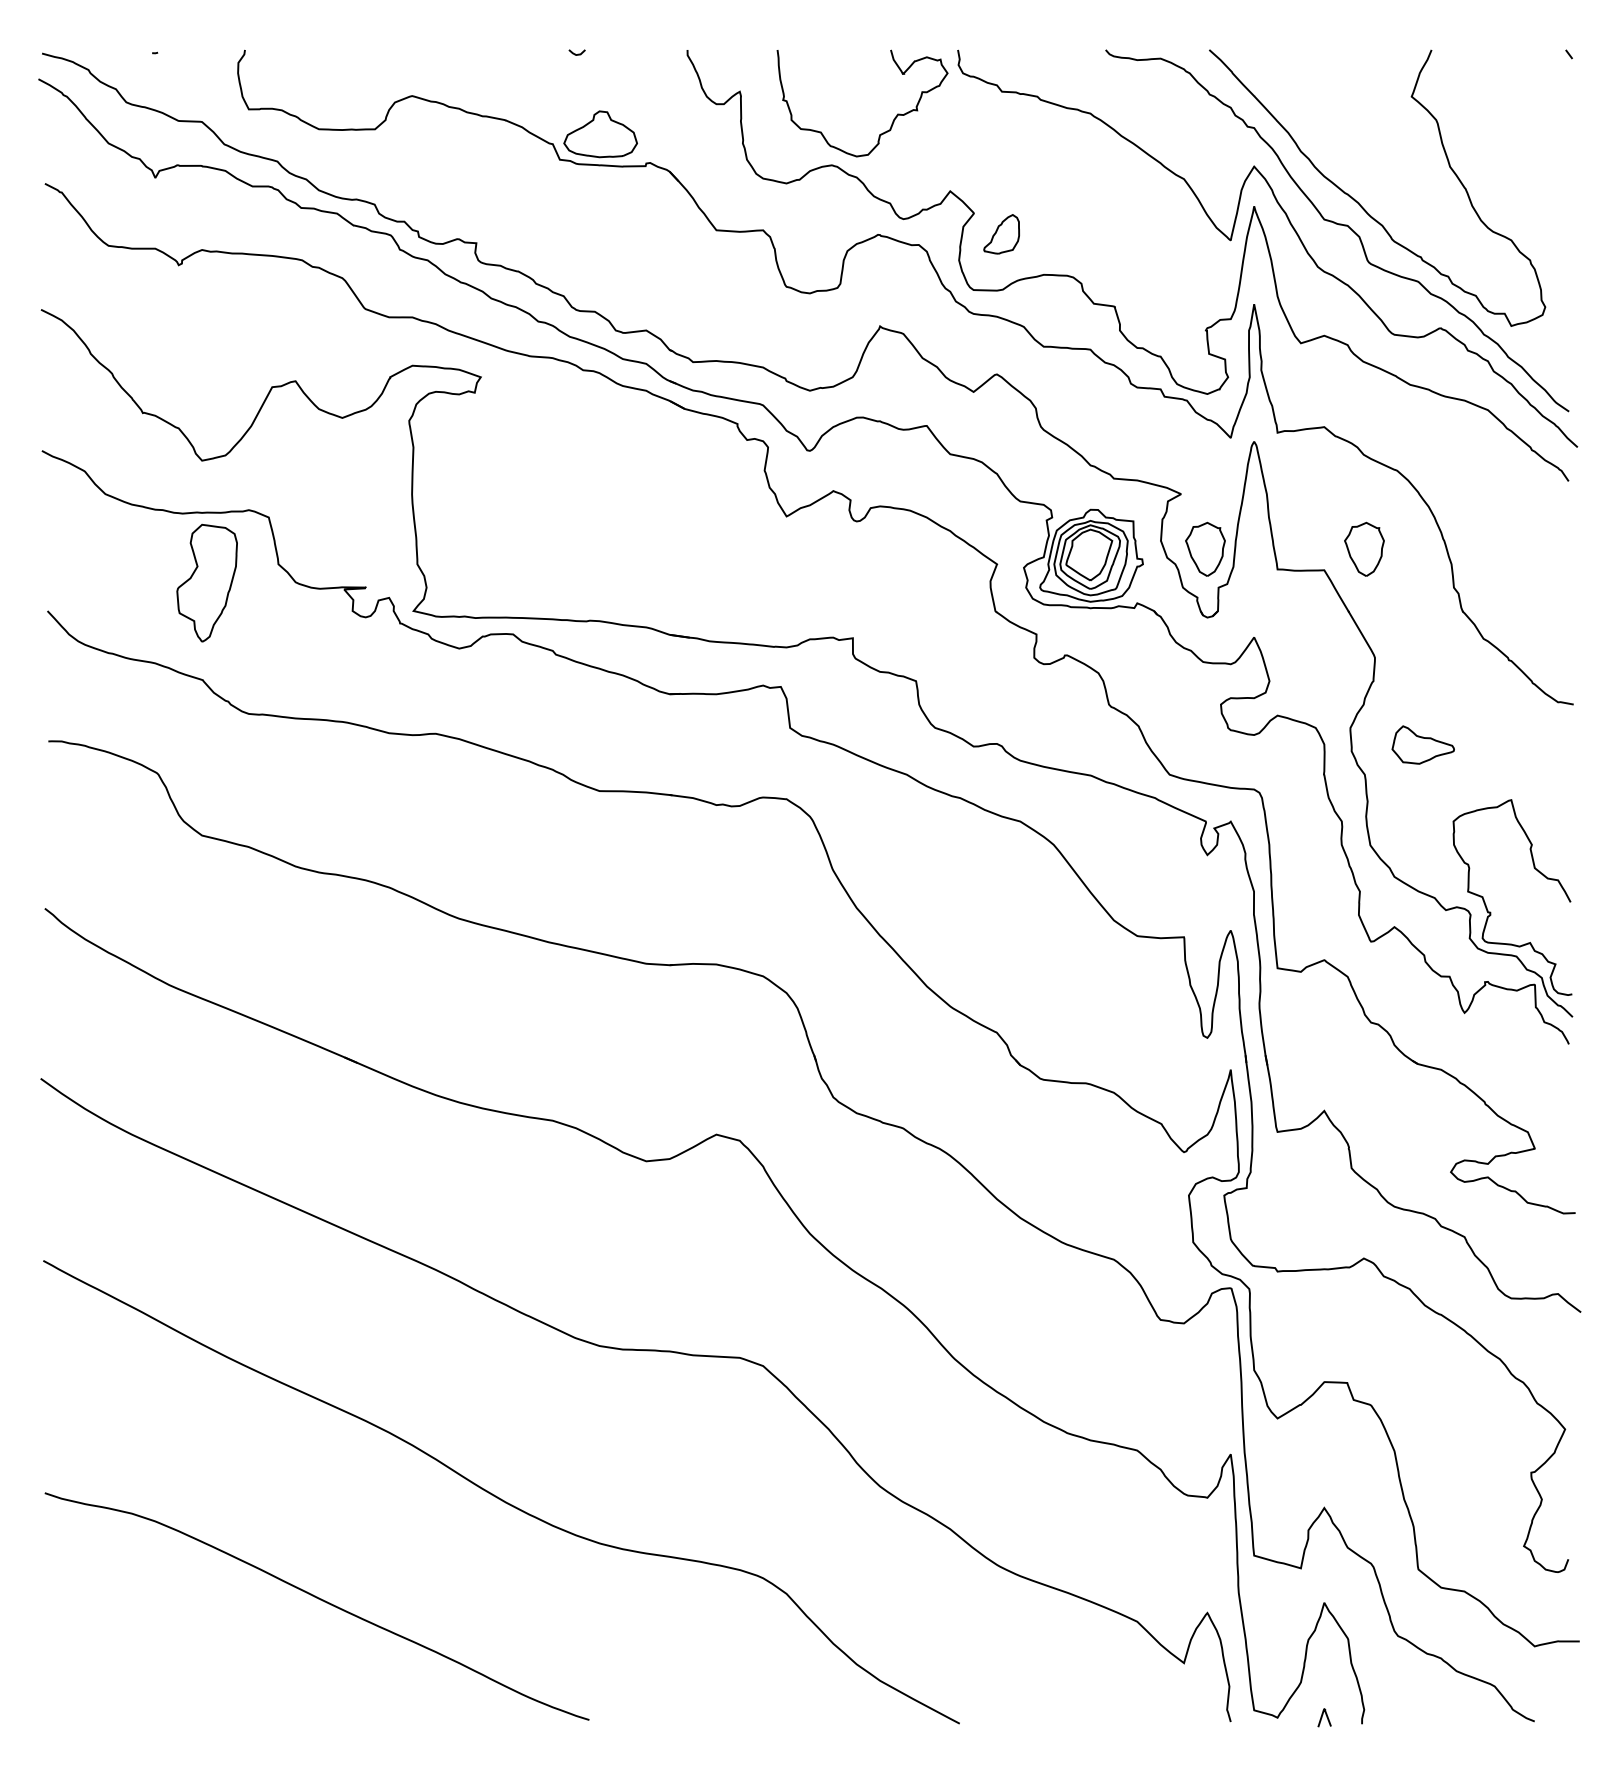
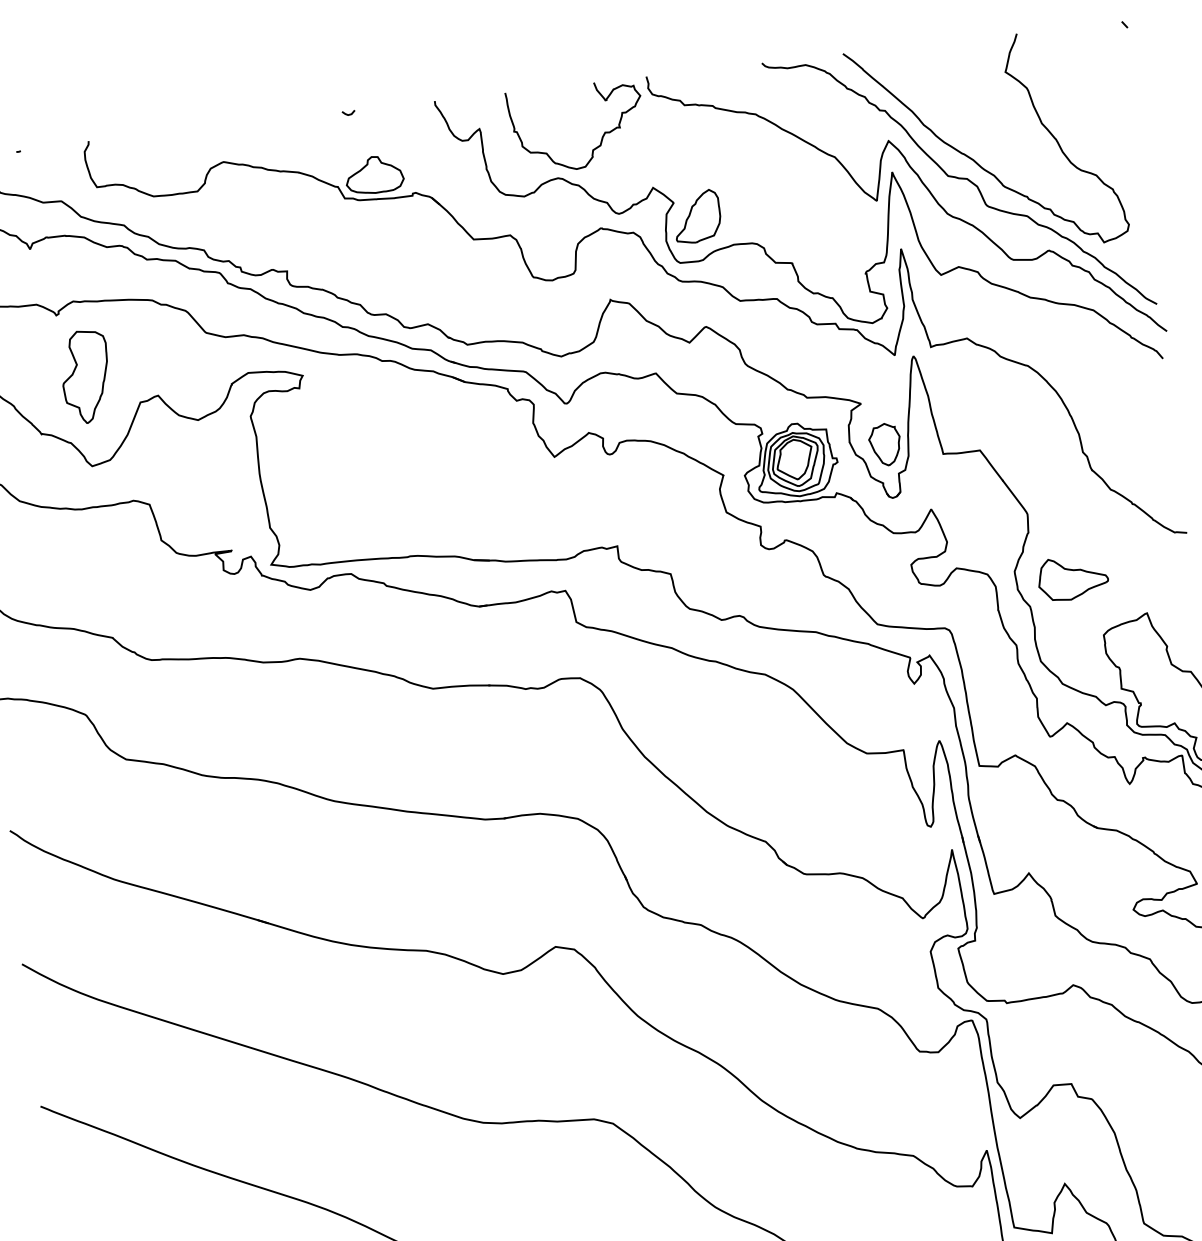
part: (1001, 234) -> (697, 217), size x1.67
part: (1364, 548) -> (1009, 429), removed
part: (206, 582) -> (85, 376), moved
part: (1423, 744) -> (1073, 577), size x1.43

